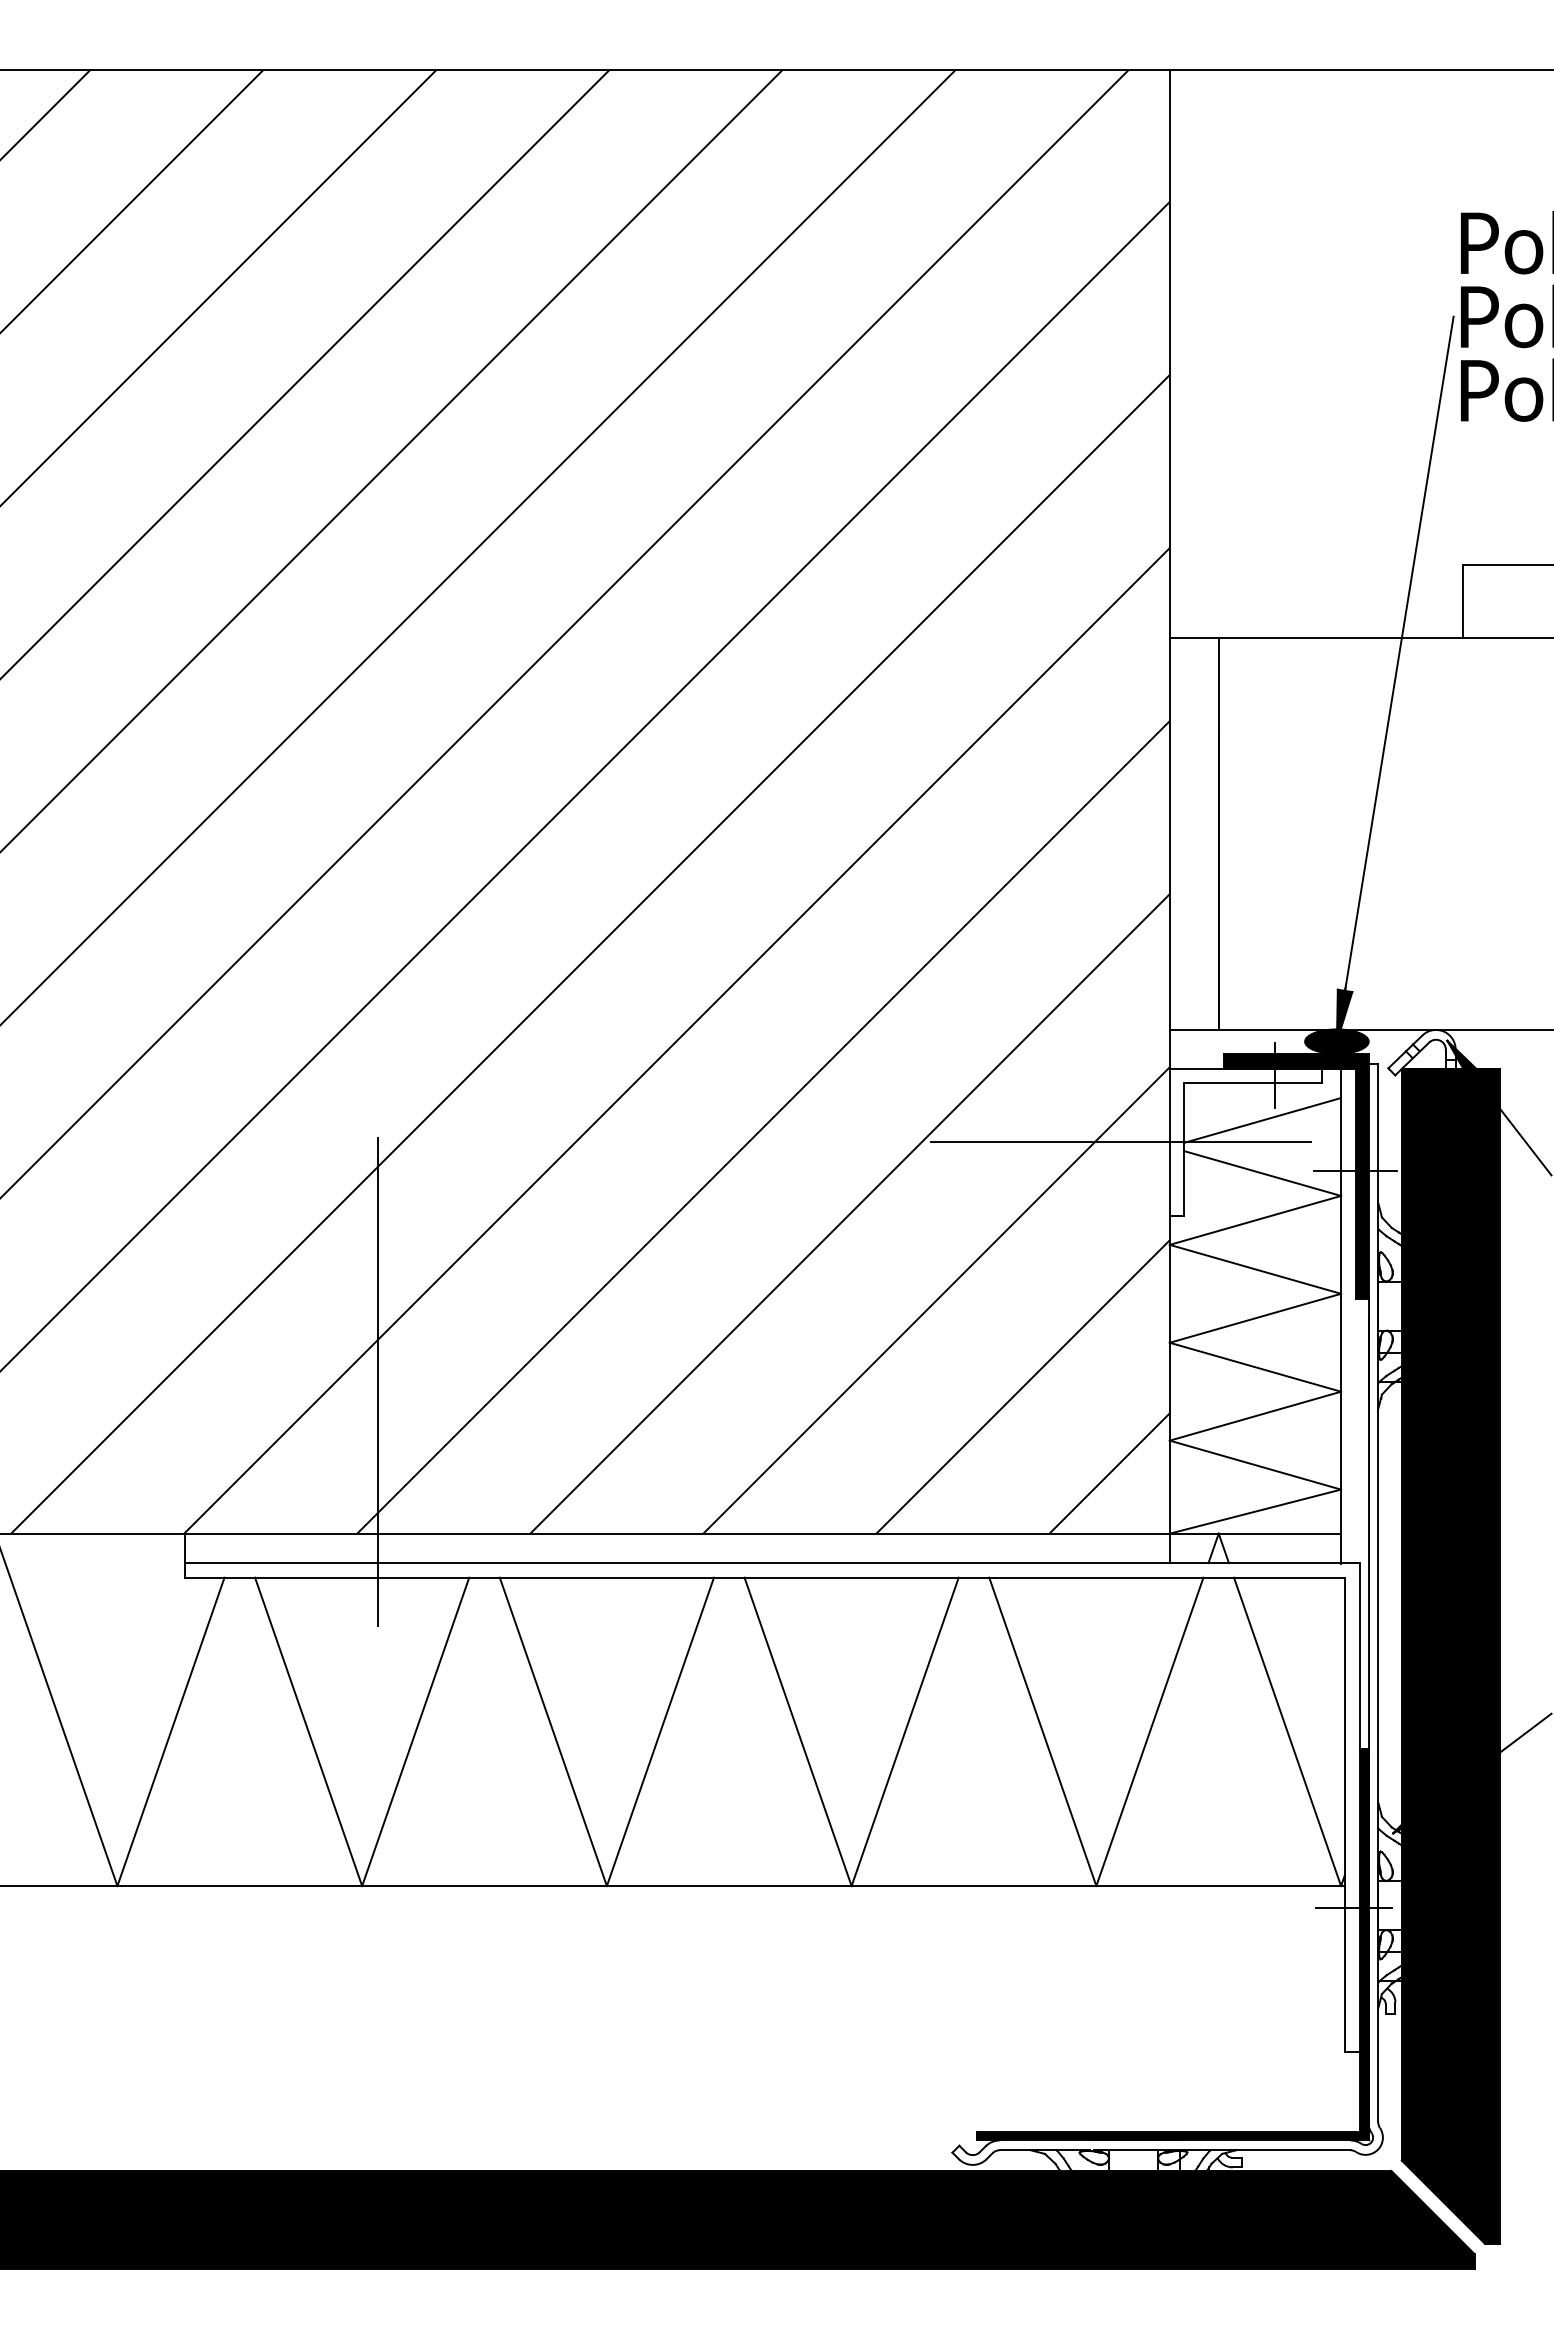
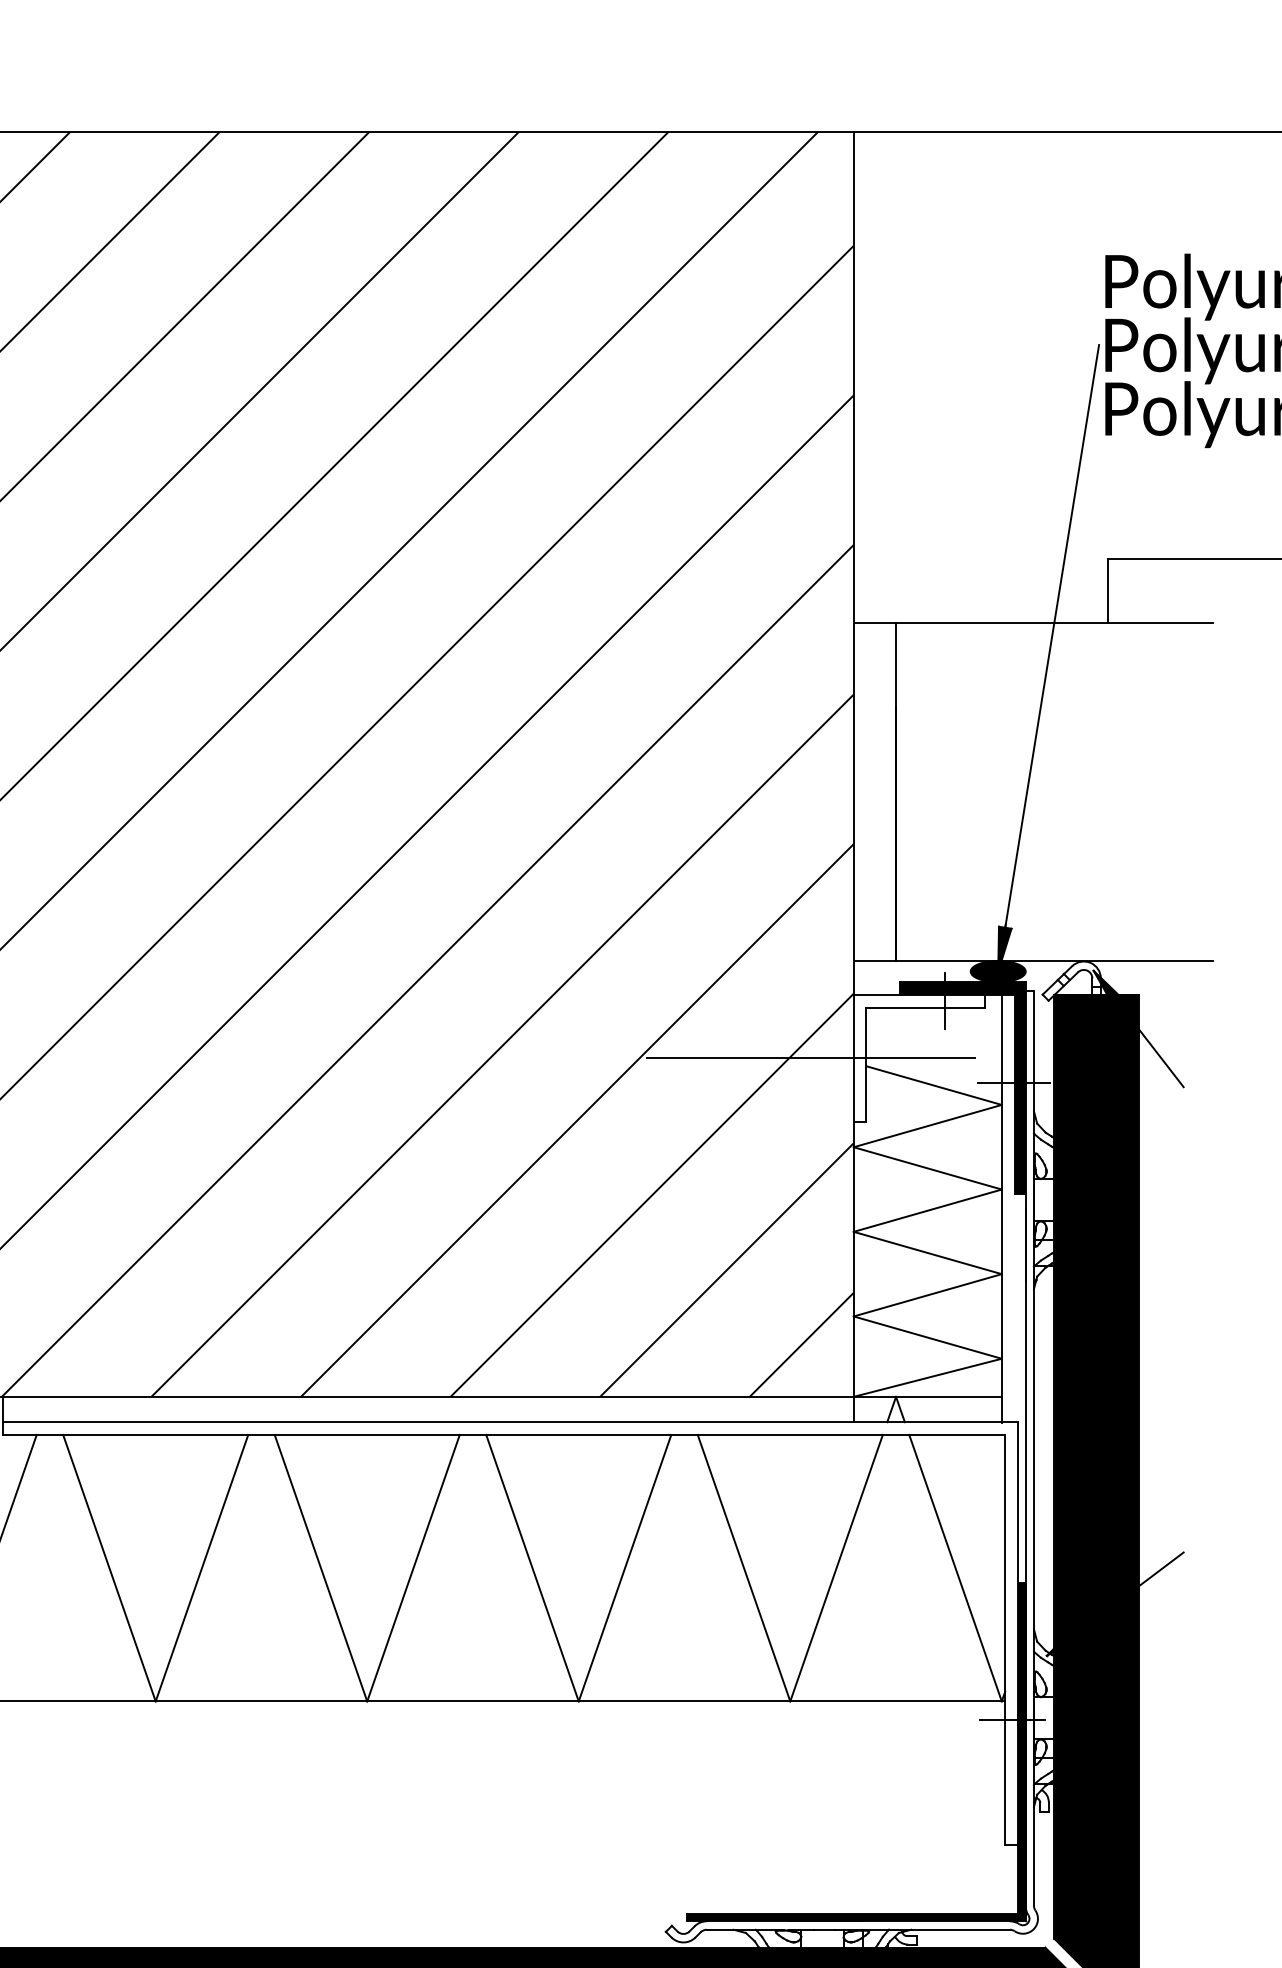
line: (1262, 1120) -> (933, 1039), removed
line: (377, 1381) -> (168, 1265), removed

